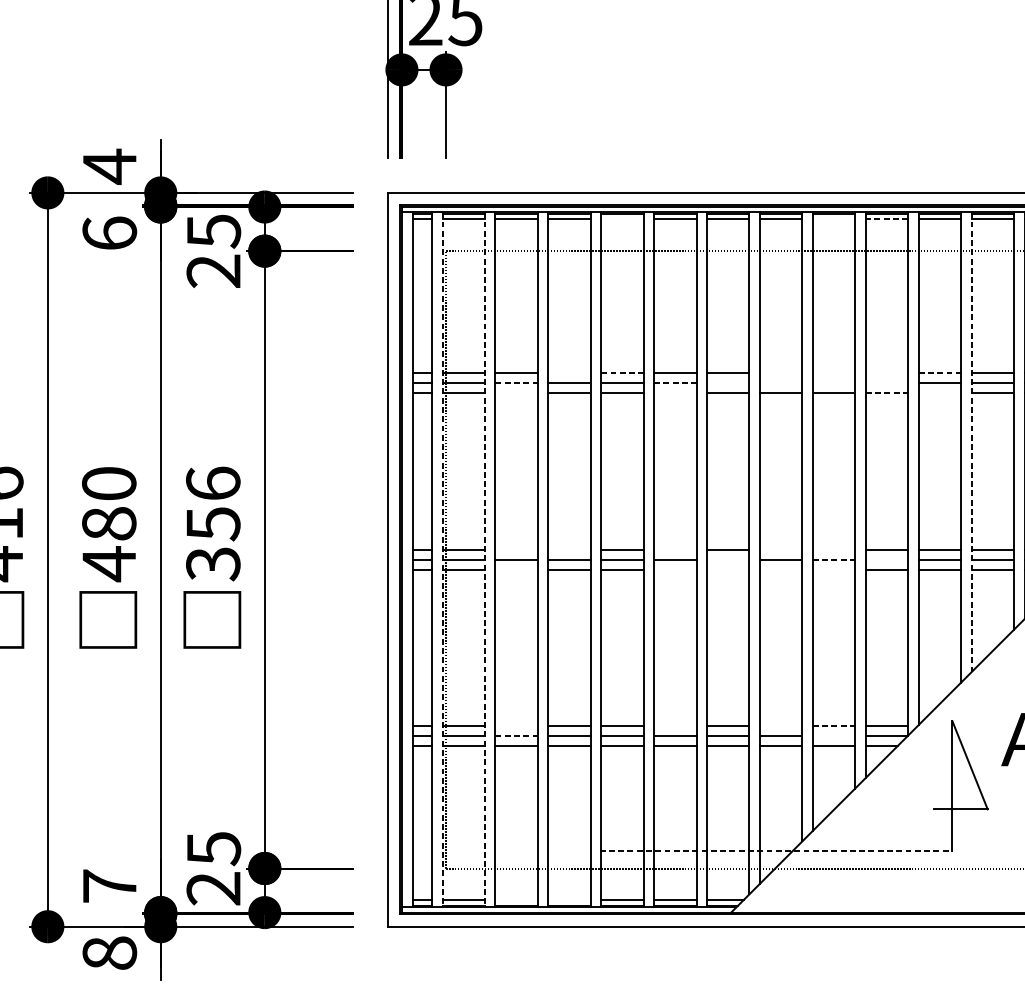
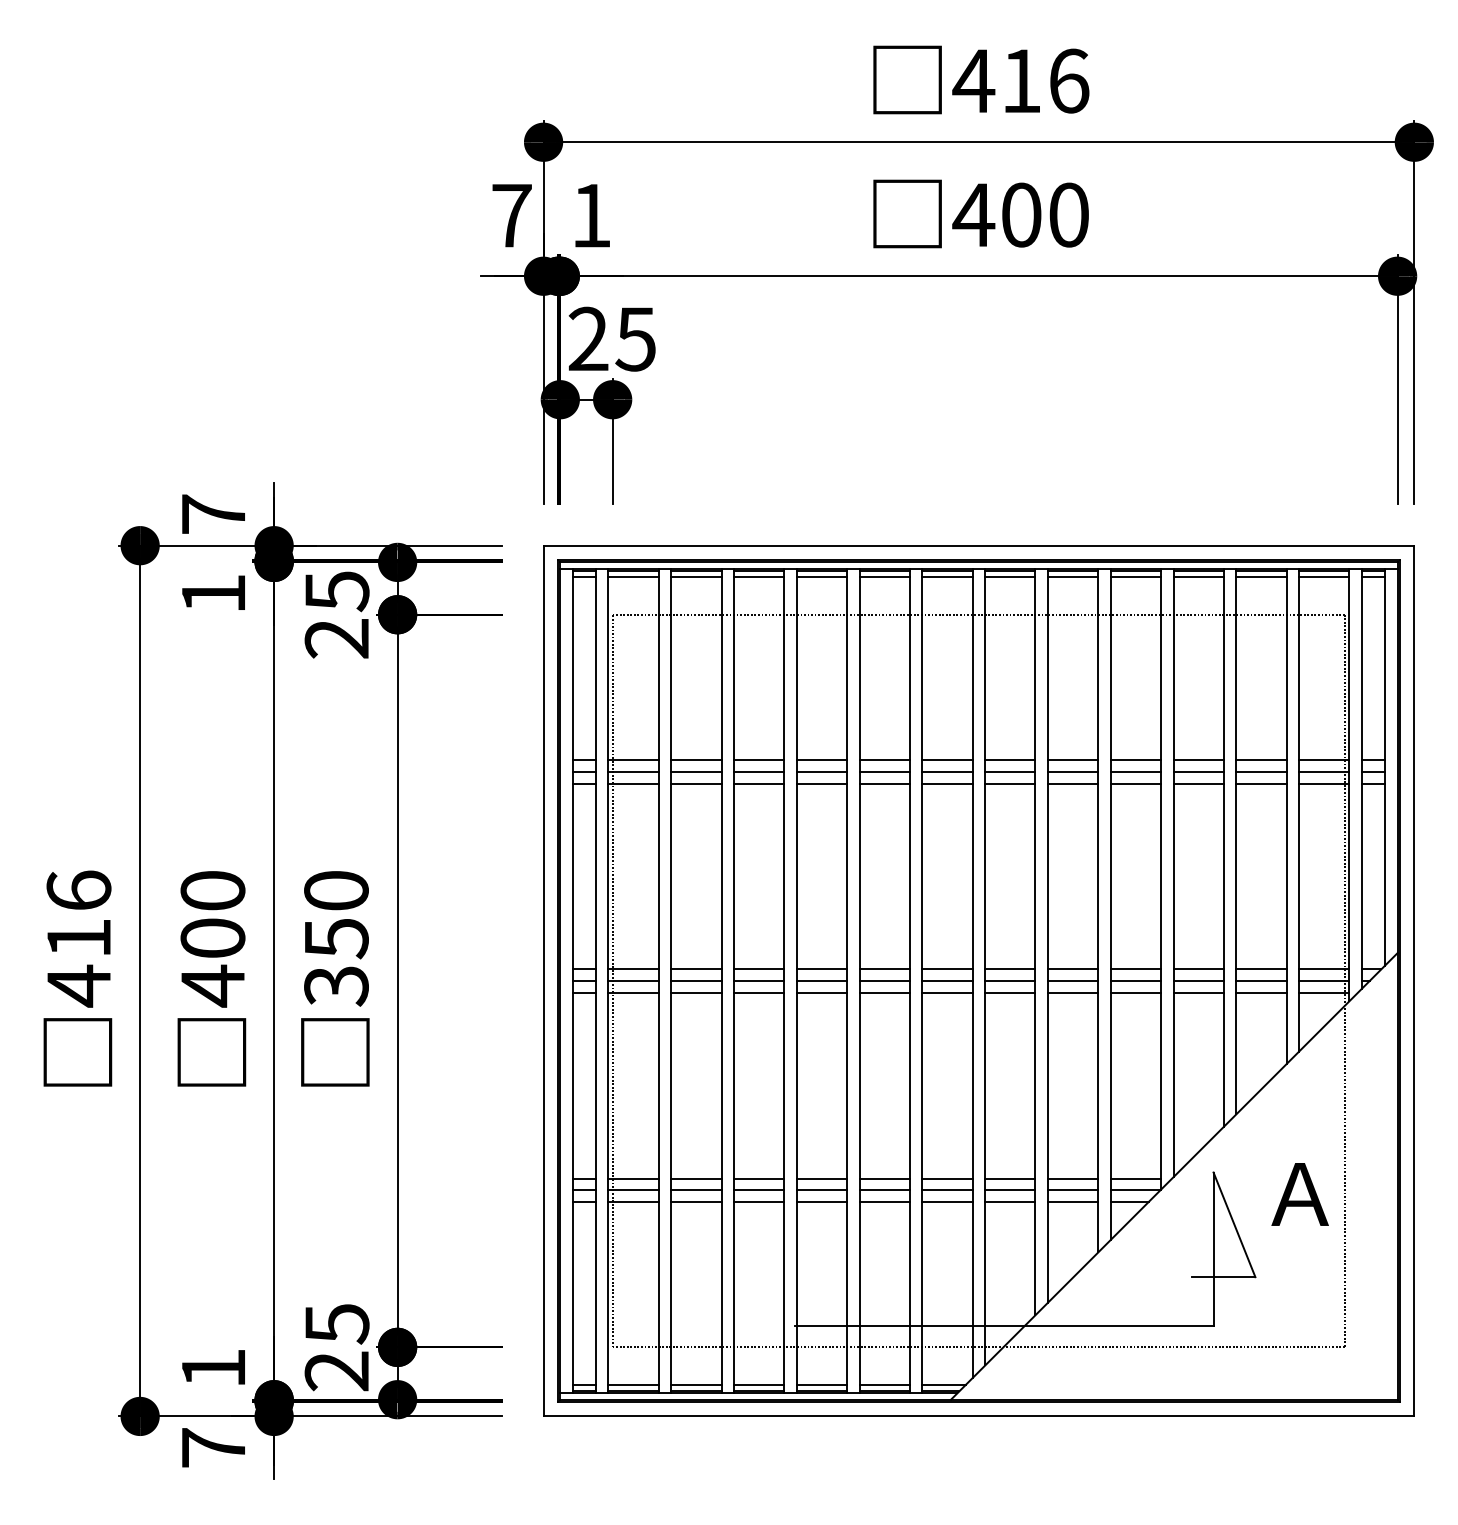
text: (109, 166) -> (213, 514), 4 -> 7
line: (622, 219) -> (821, 577), added
line: (834, 219) -> (1073, 577), added
line: (886, 219) -> (1135, 577), dashed -> solid
text: (109, 232) -> (213, 592), 6 -> 1
line: (569, 373) -> (759, 759), added
line: (622, 373) -> (822, 759), dashed -> solid
line: (781, 373) -> (1010, 759), added
line: (834, 373) -> (1073, 759), added
line: (886, 373) -> (1135, 759), added
line: (940, 373) -> (1199, 759), dashed -> solid
line: (516, 383) -> (696, 771), dashed -> solid
line: (675, 383) -> (885, 771), dashed -> solid
line: (728, 383) -> (947, 771), added
line: (781, 383) -> (1010, 771), added
line: (834, 383) -> (1073, 771), added
line: (886, 383) -> (1135, 771), added
line: (516, 393) -> (696, 783), added
line: (675, 393) -> (884, 783), added
line: (887, 393) -> (1136, 783), dashed -> solid
line: (939, 393) -> (1198, 783), added
line: (971, 442) -> (1236, 841), dashed -> solid
text: (213, 483) -> (336, 890), 356 -> 350
text: (108, 523) -> (212, 937), 480 -> 400
line: (516, 550) -> (696, 969), added
line: (569, 550) -> (759, 969), added
line: (675, 550) -> (884, 969), added
line: (781, 550) -> (1010, 969), added
line: (834, 550) -> (1073, 969), added
line: (442, 560) -> (608, 981), dashed -> solid
line: (484, 560) -> (658, 981), dashed -> solid
line: (728, 560) -> (947, 981), added
line: (834, 560) -> (1073, 981), dashed -> solid
line: (886, 560) -> (1135, 981), added
line: (516, 569) -> (696, 992), added
line: (675, 569) -> (884, 992), added
line: (728, 569) -> (947, 992), added
line: (781, 569) -> (1010, 992), added
line: (834, 569) -> (1073, 992), added
line: (516, 726) -> (696, 1178), added
line: (675, 726) -> (884, 1178), added
line: (781, 726) -> (1010, 1178), added
line: (834, 726) -> (1073, 1178), dashed -> solid
line: (516, 736) -> (696, 1190), dashed -> solid
line: (834, 736) -> (1073, 1190), added
line: (776, 850) -> (1004, 1326), dashed -> solid
text: (109, 885) -> (213, 1367), 7 -> 1
line: (516, 900) -> (696, 1385), added
line: (569, 900) -> (759, 1385), added
text: (109, 952) -> (213, 1447), 8 -> 7

